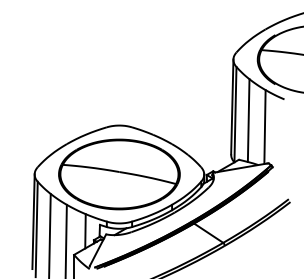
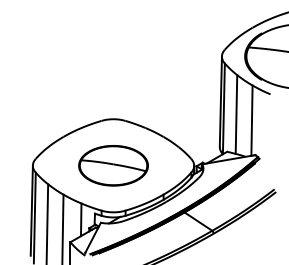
part: (119, 174) -> (113, 165), size x0.6

